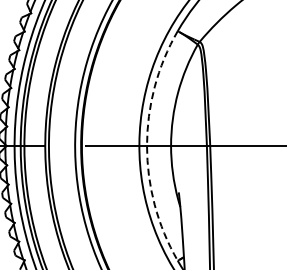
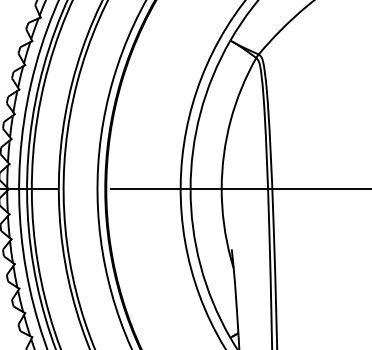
arc: (147, 145) -> (191, 188), dashed -> solid

